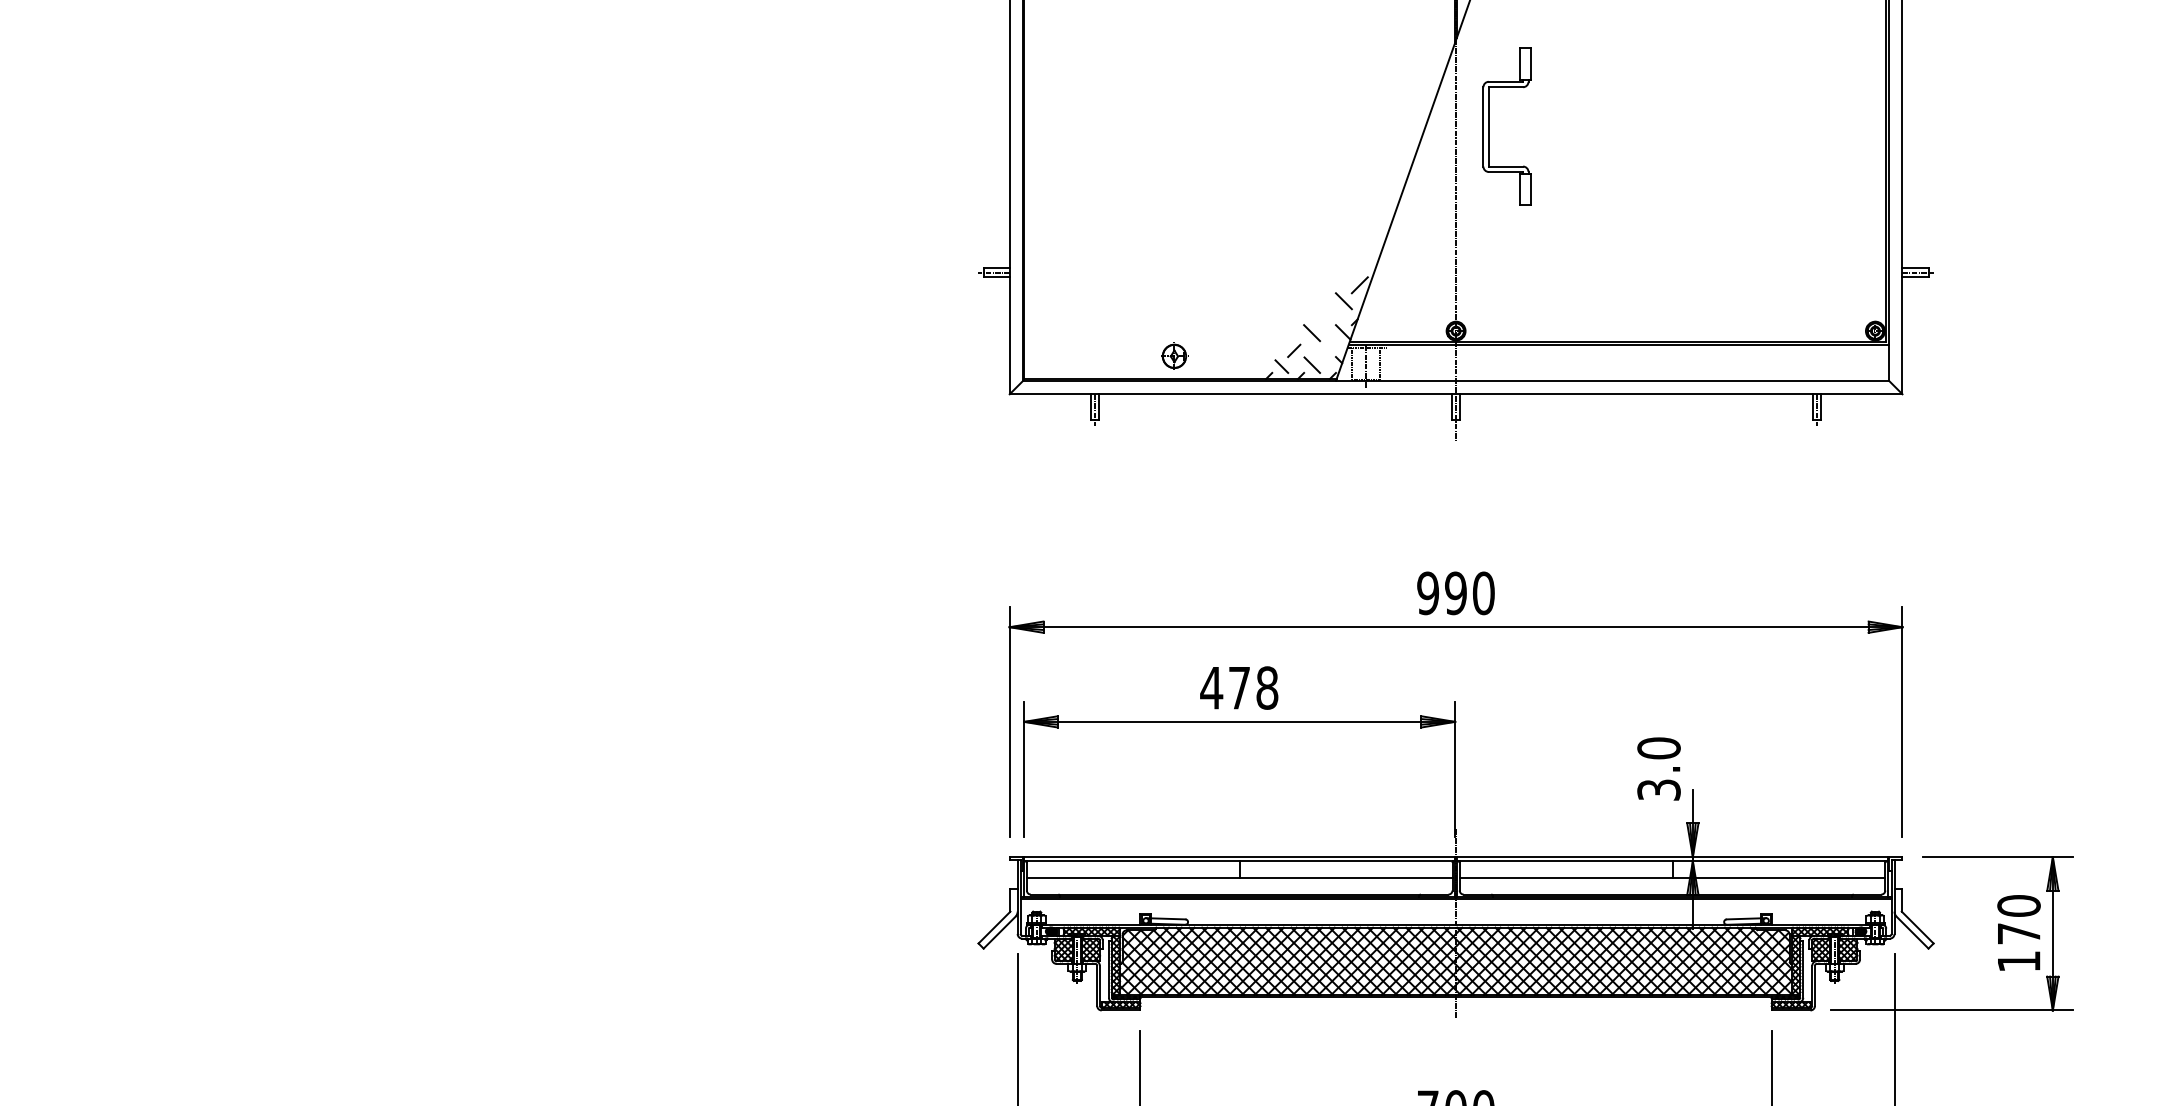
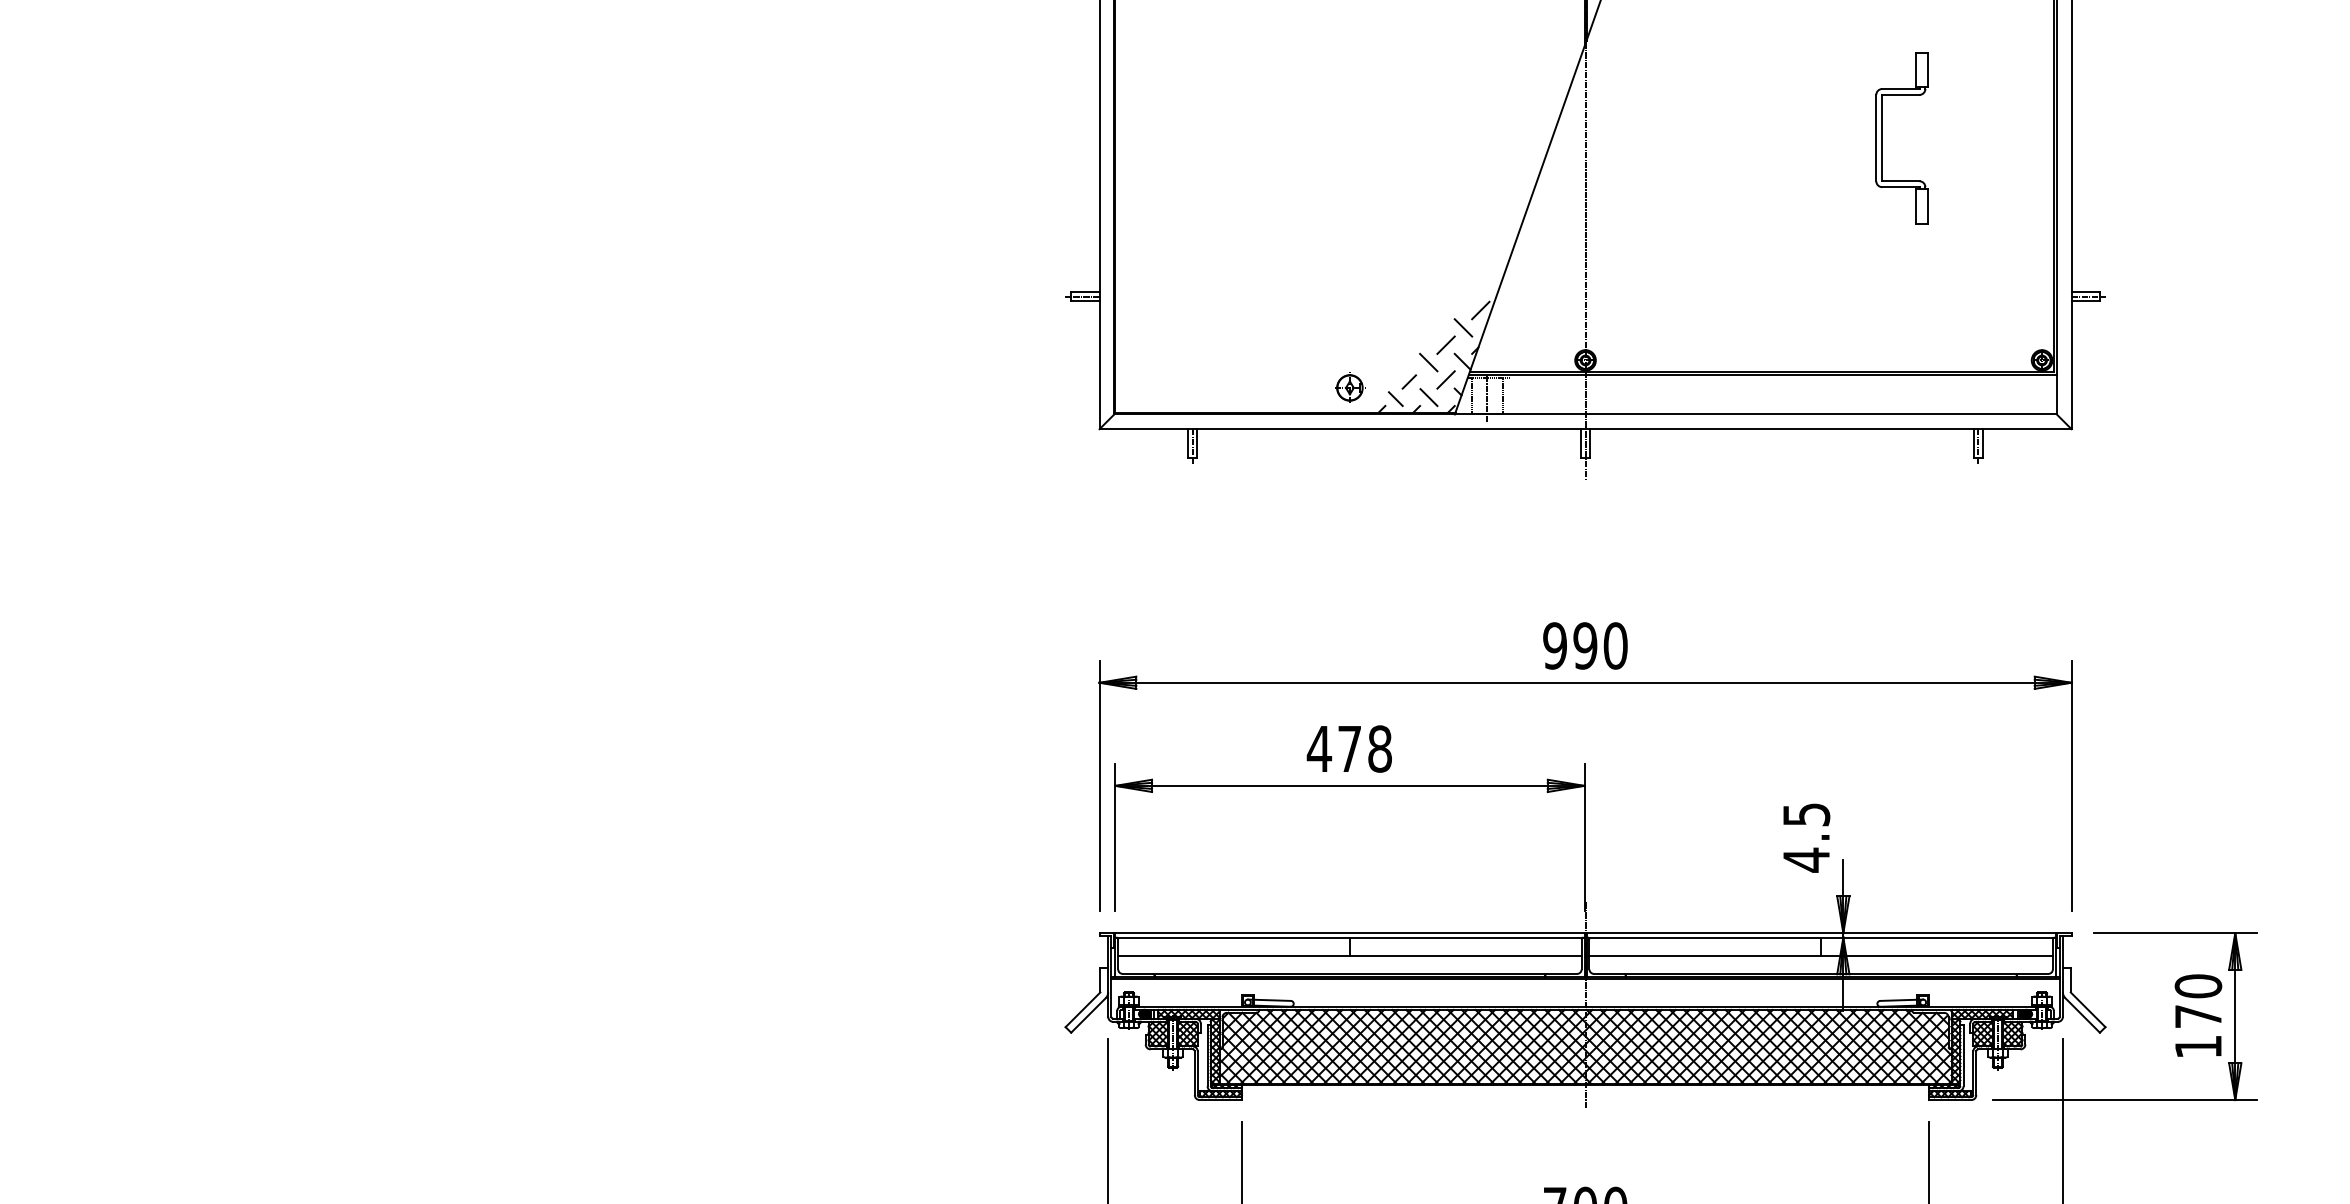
part: (1489, 127) -> (1882, 138), moved
line: (1327, 316) -> (1445, 344), added
line: (1327, 348) -> (1445, 379), added
part: (1174, 355) -> (1350, 387), moved
text: (1659, 769) -> (1806, 837), 3.0 -> 4.5

